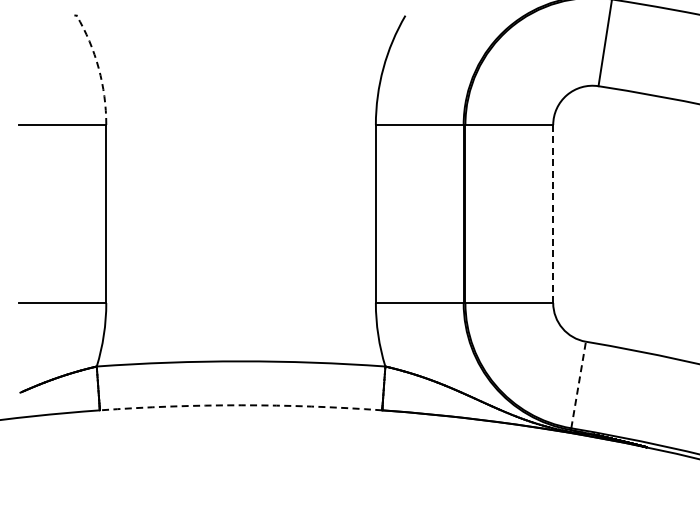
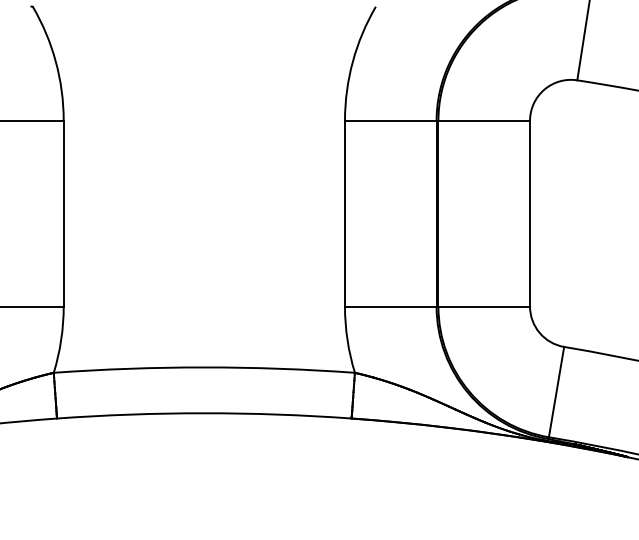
arc: (98, 68) -> (55, 61), dashed -> solid
line: (553, 214) -> (530, 214), dashed -> solid
line: (578, 385) -> (556, 392), dashed -> solid
arc: (241, 405) -> (204, 413), dashed -> solid

